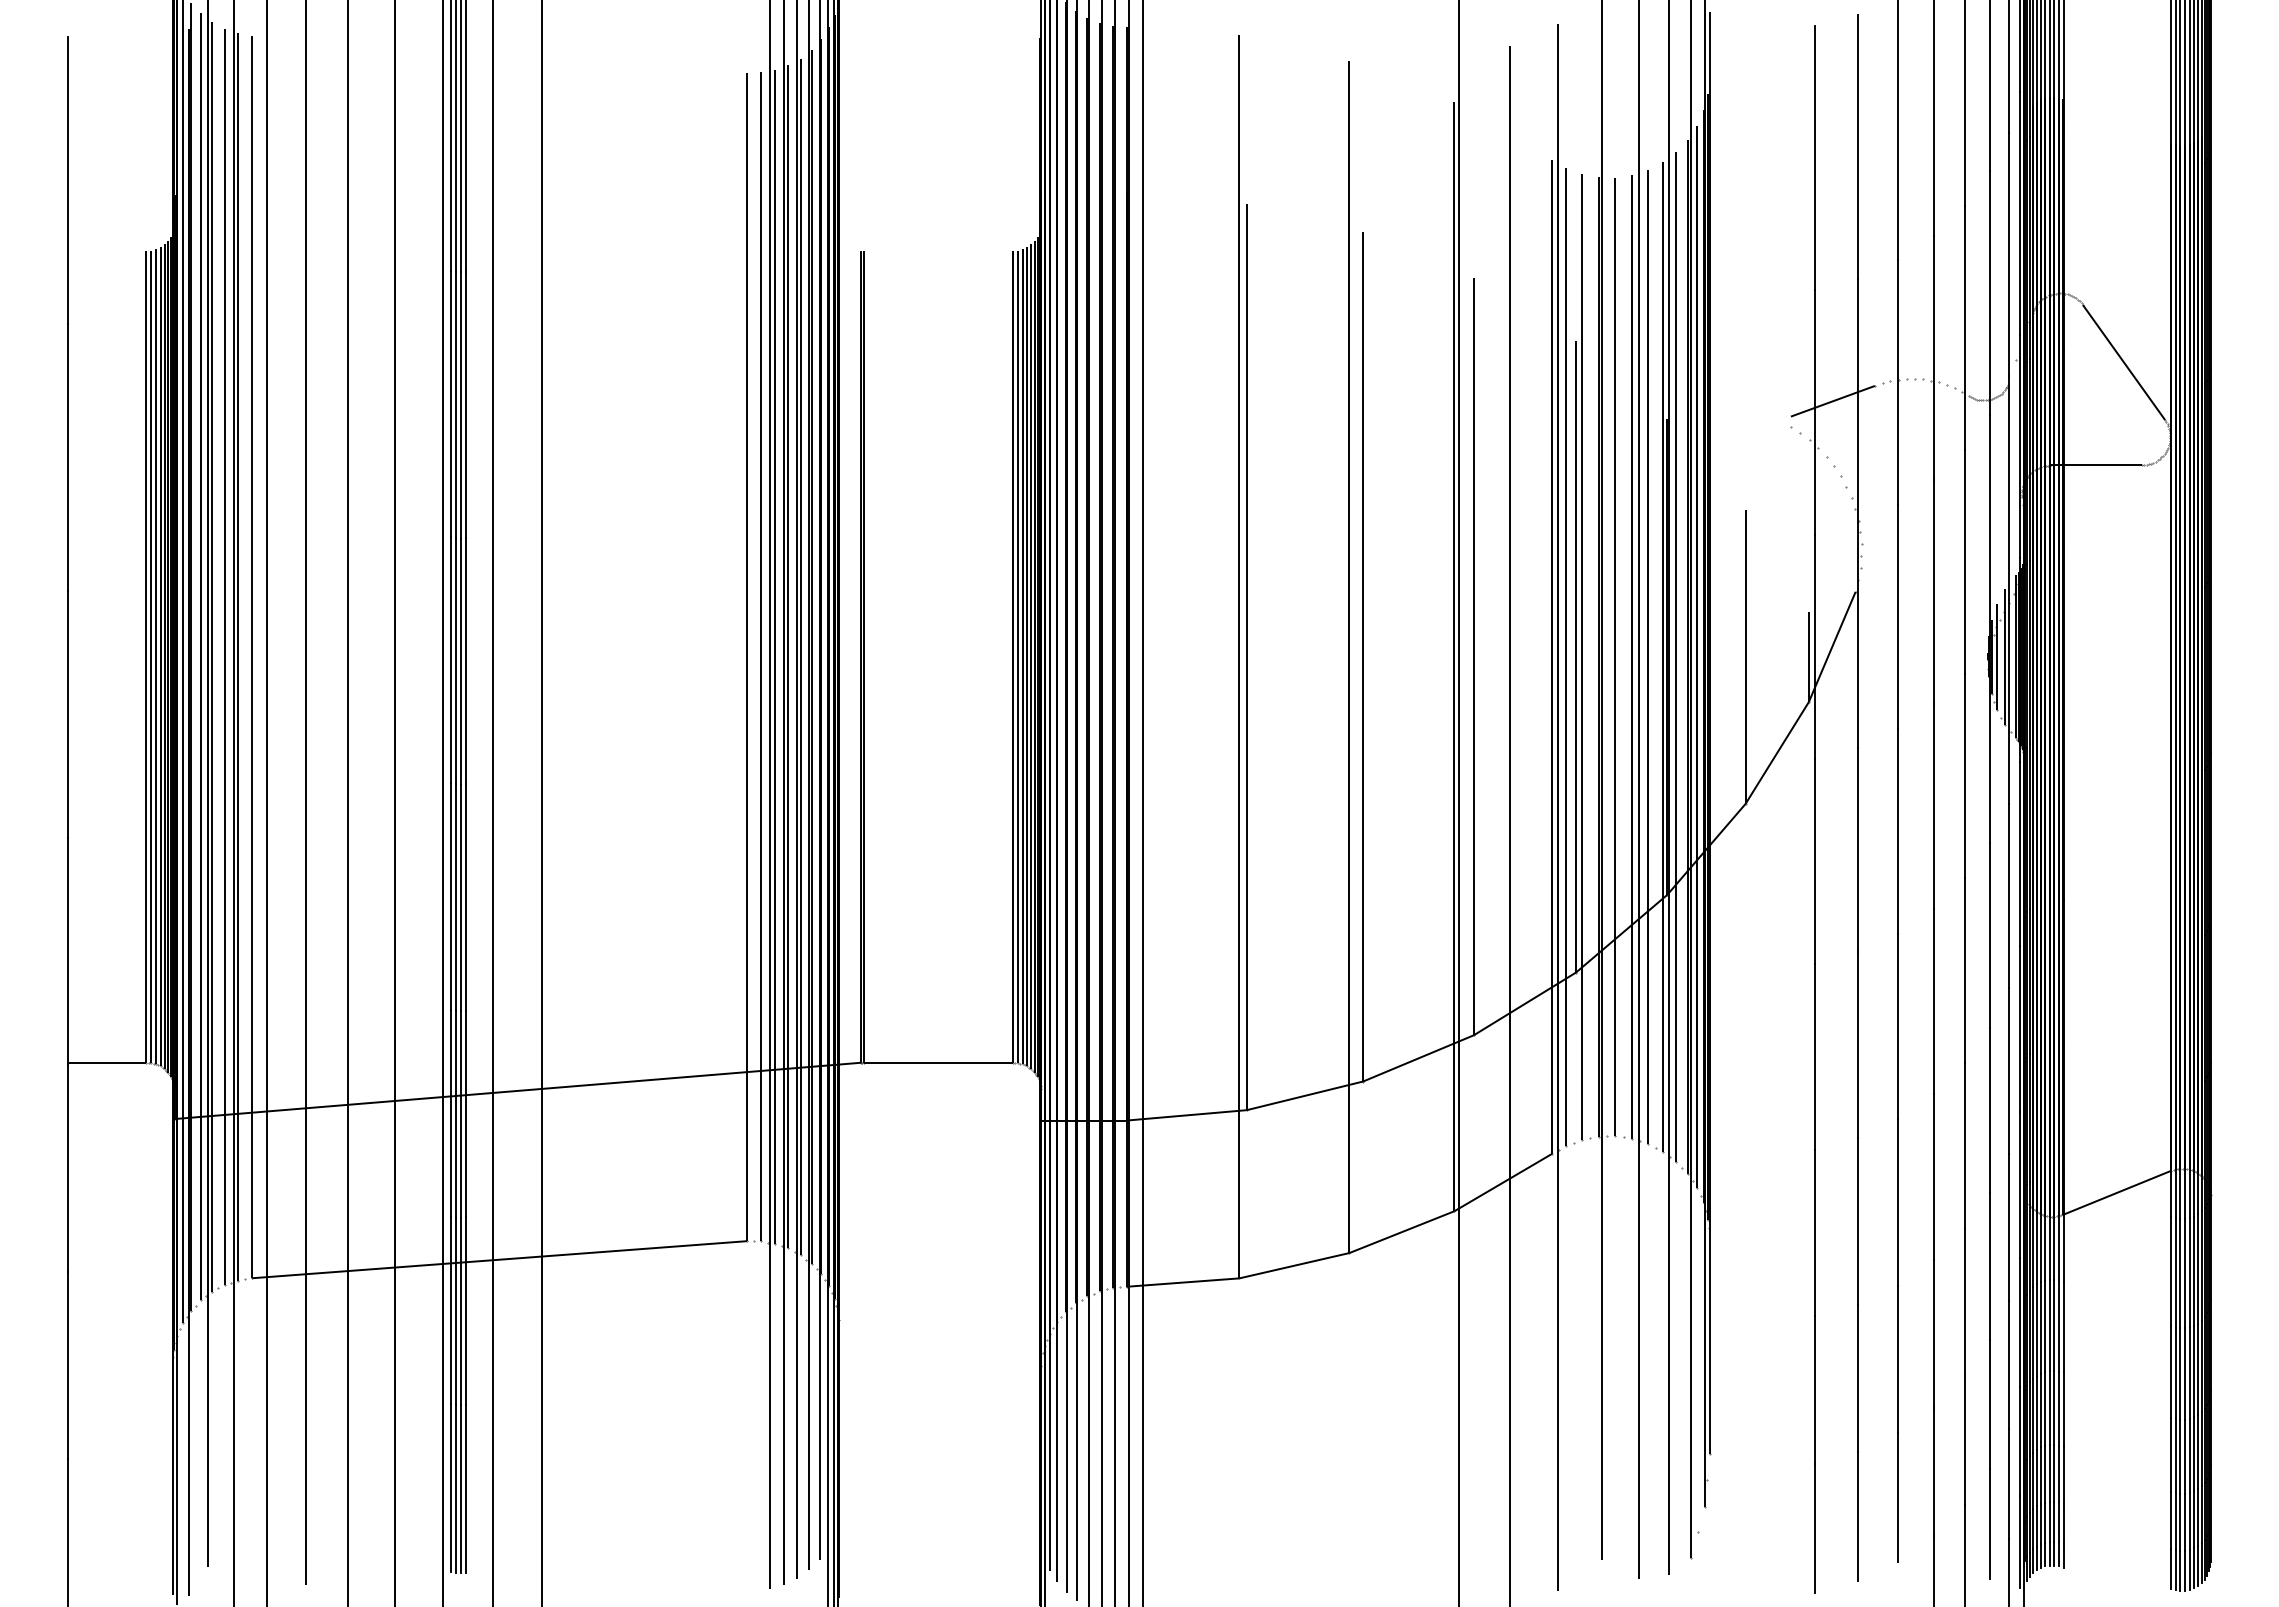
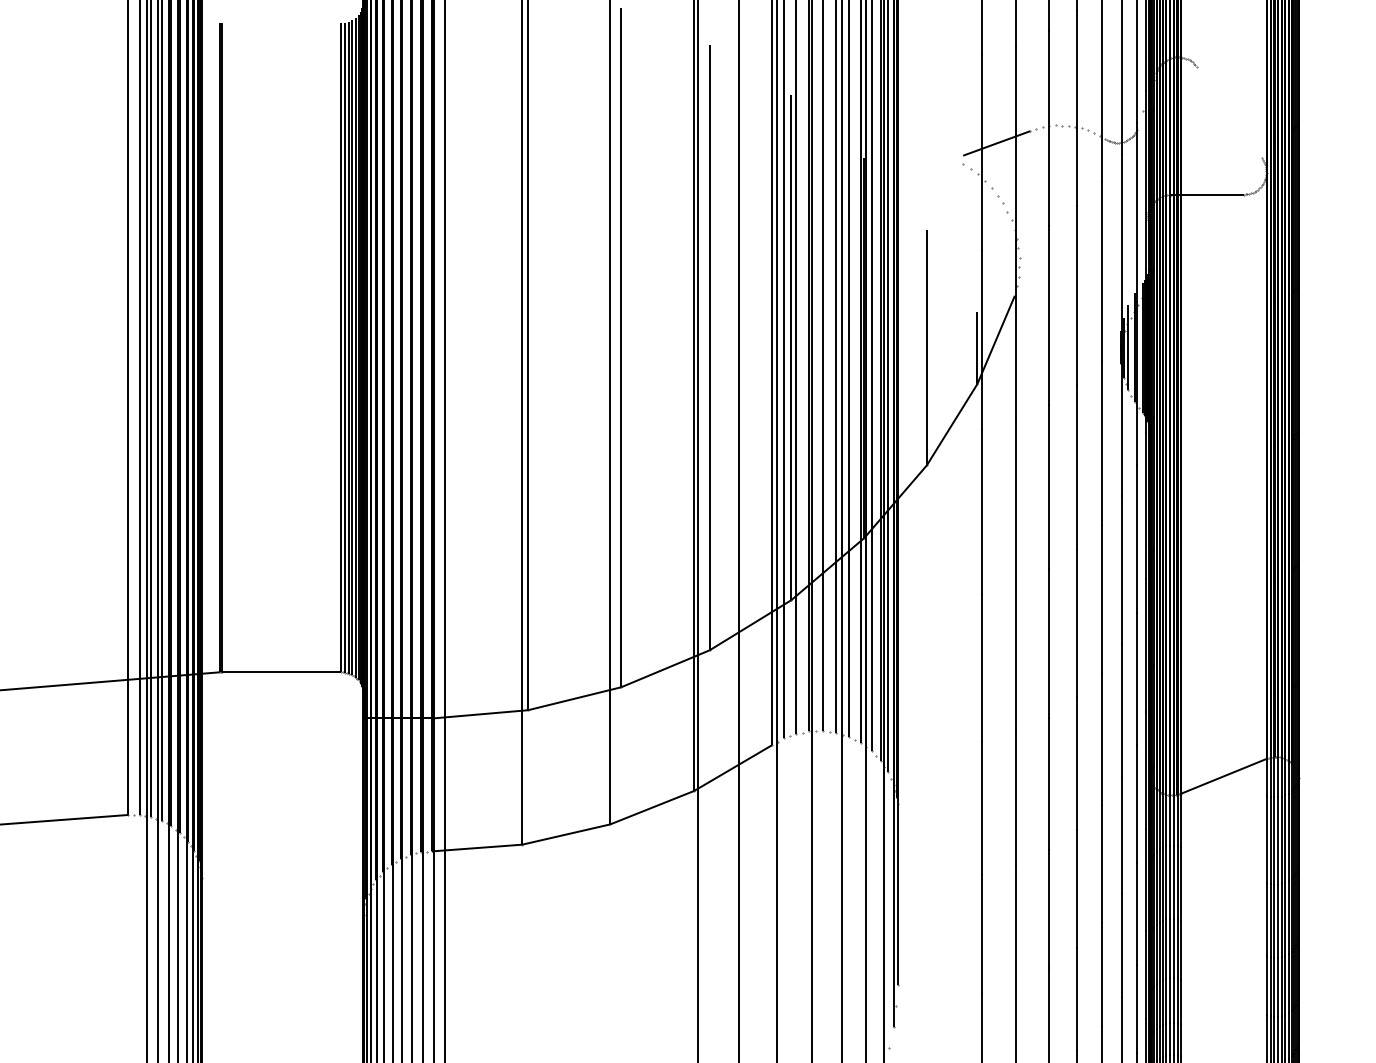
line: (2124, 362) -> (1229, 112), removed

